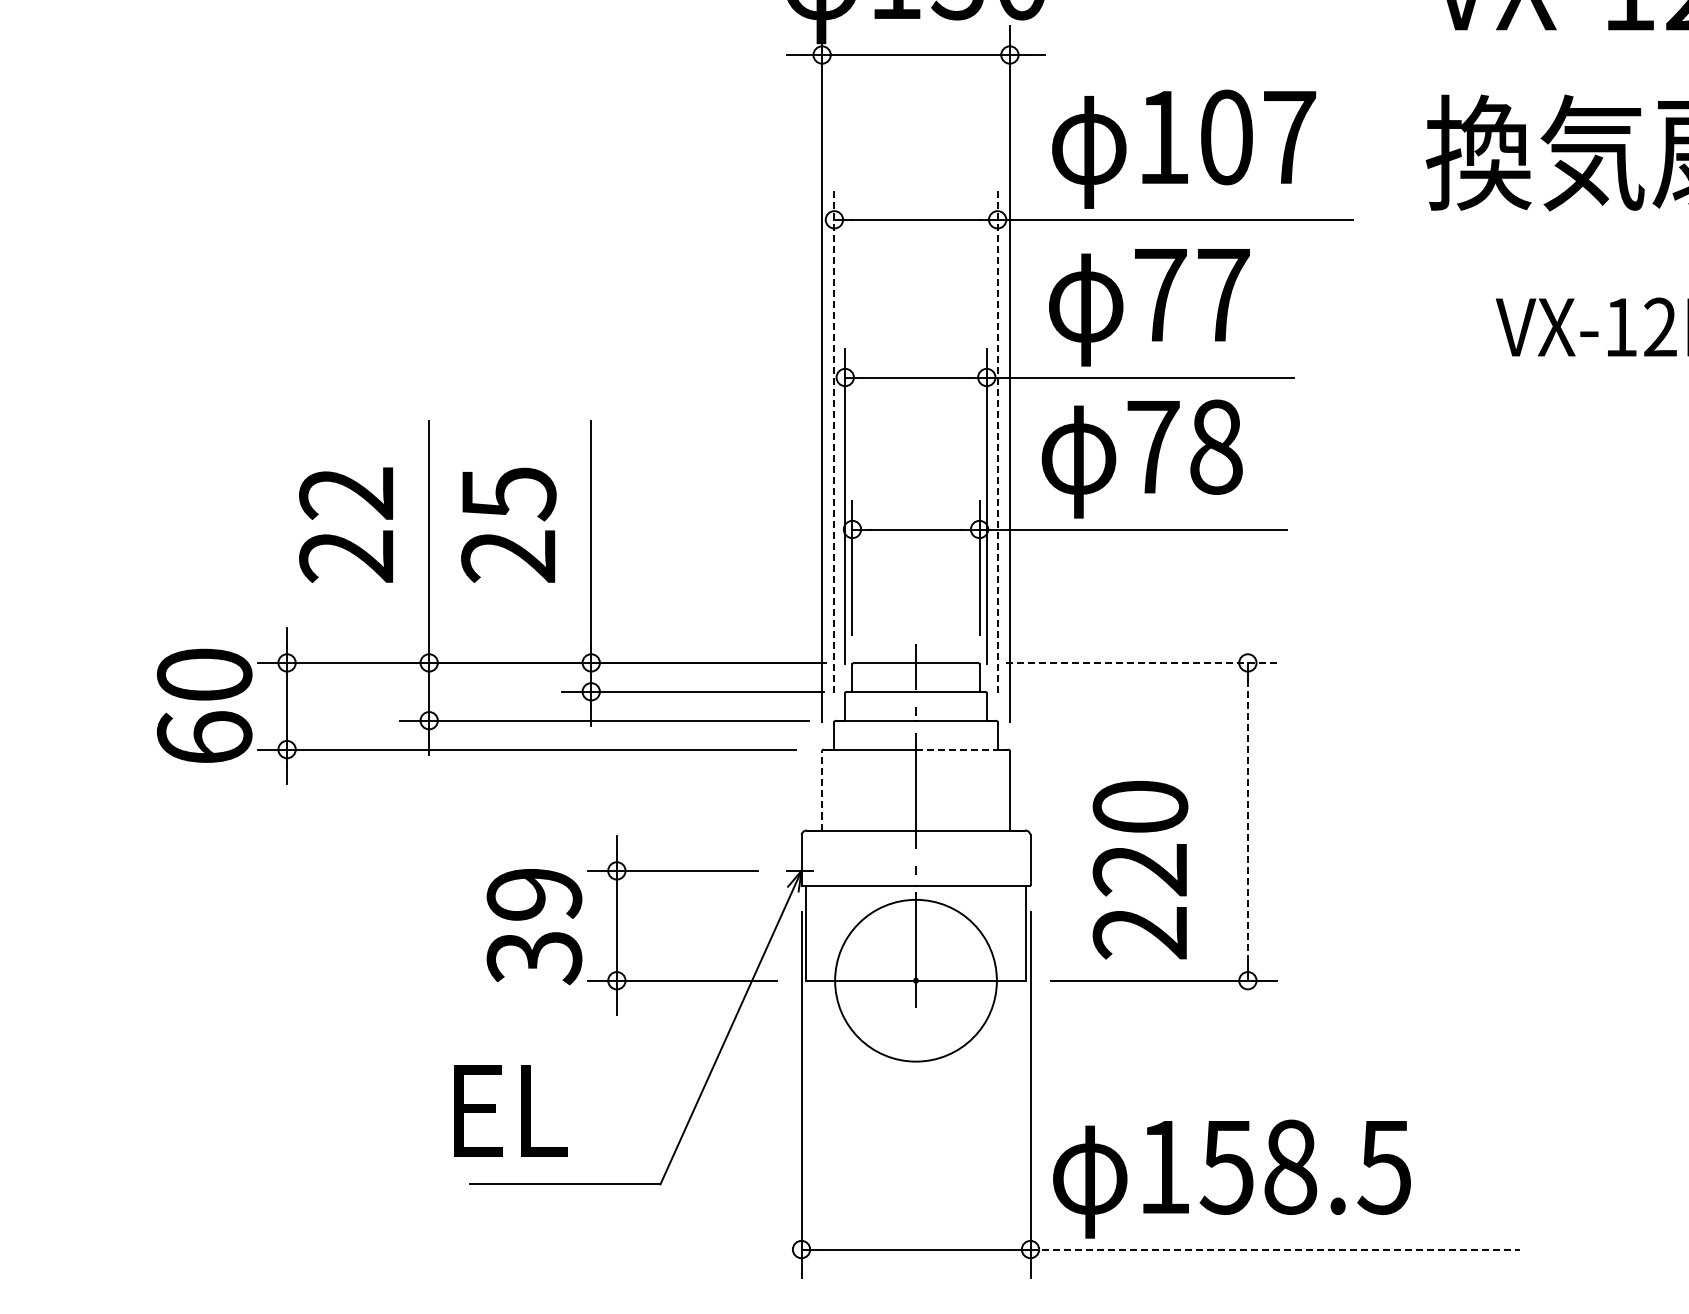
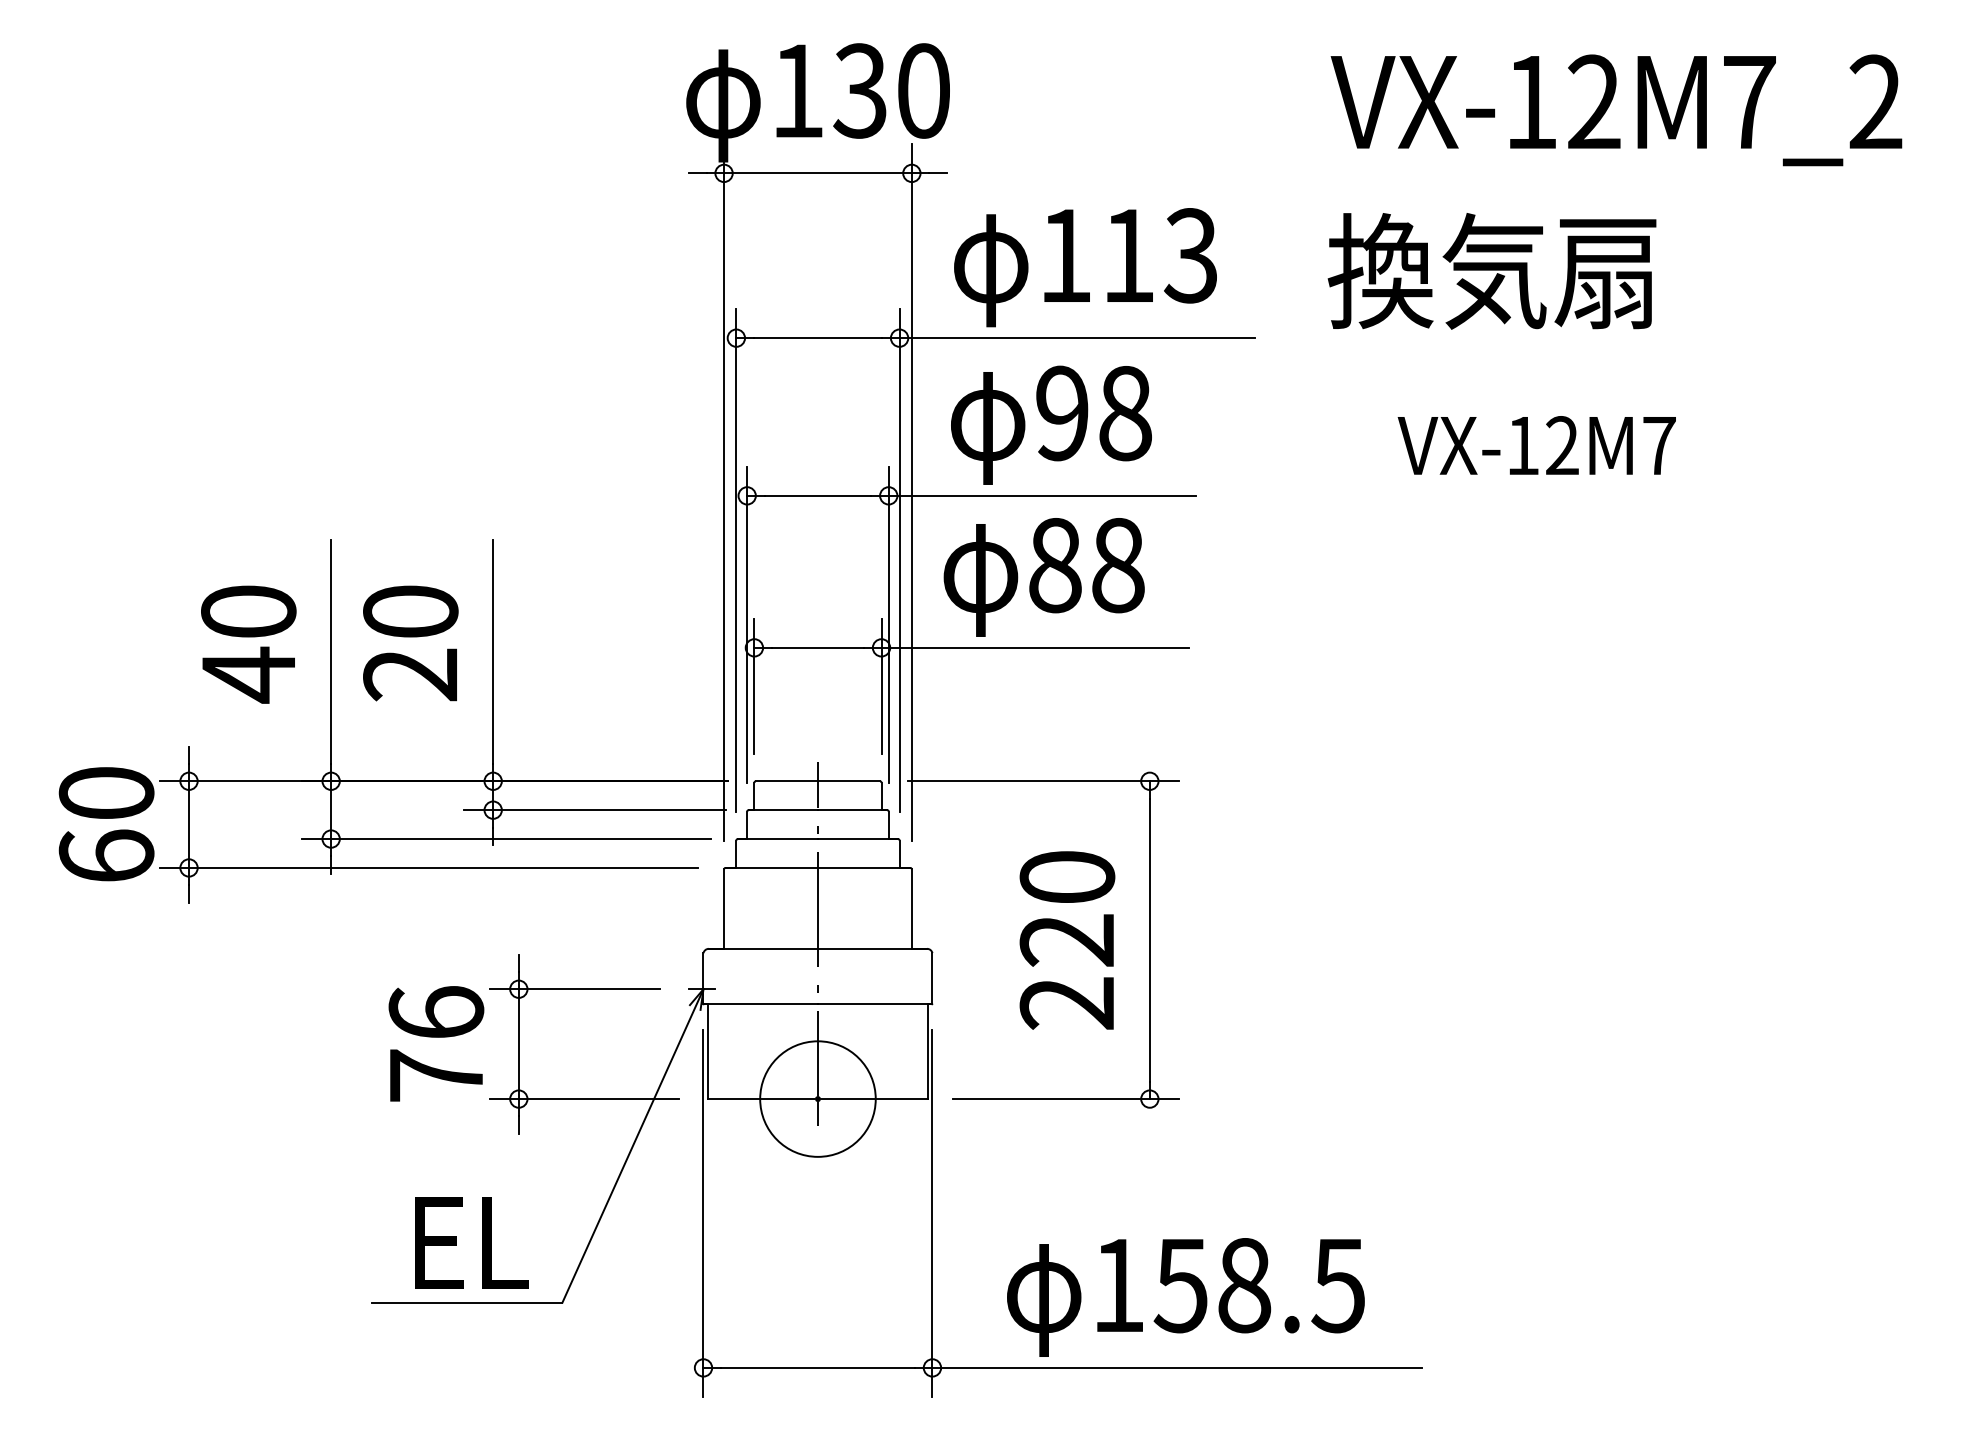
text: (1258, 137) -> (1160, 255), 107 -> 113
text: (1191, 295) -> (1093, 413), 77 -> 98
line: (834, 441) -> (736, 559), dashed -> solid
line: (997, 441) -> (899, 559), dashed -> solid
text: (1153, 447) -> (1055, 565), 78 -> 88
text: (508, 494) -> (410, 612), 25 -> 20
text: (346, 526) -> (248, 644), 22 -> 40
line: (1141, 663) -> (1043, 781), dashed -> solid
line: (962, 749) -> (864, 867), dashed -> solid
line: (822, 791) -> (724, 909), dashed -> solid
line: (1247, 822) -> (1149, 940), dashed -> solid
text: (1140, 870) -> (1067, 940), moved
text: (534, 926) -> (436, 1044), 39 -> 76
circle: (915, 980) -> (817, 1098), size x0.71
text: (510, 1110) -> (471, 1242), moved
text: (1231, 1179) -> (1185, 1297), moved
line: (1275, 1249) -> (1177, 1367), dashed -> solid

